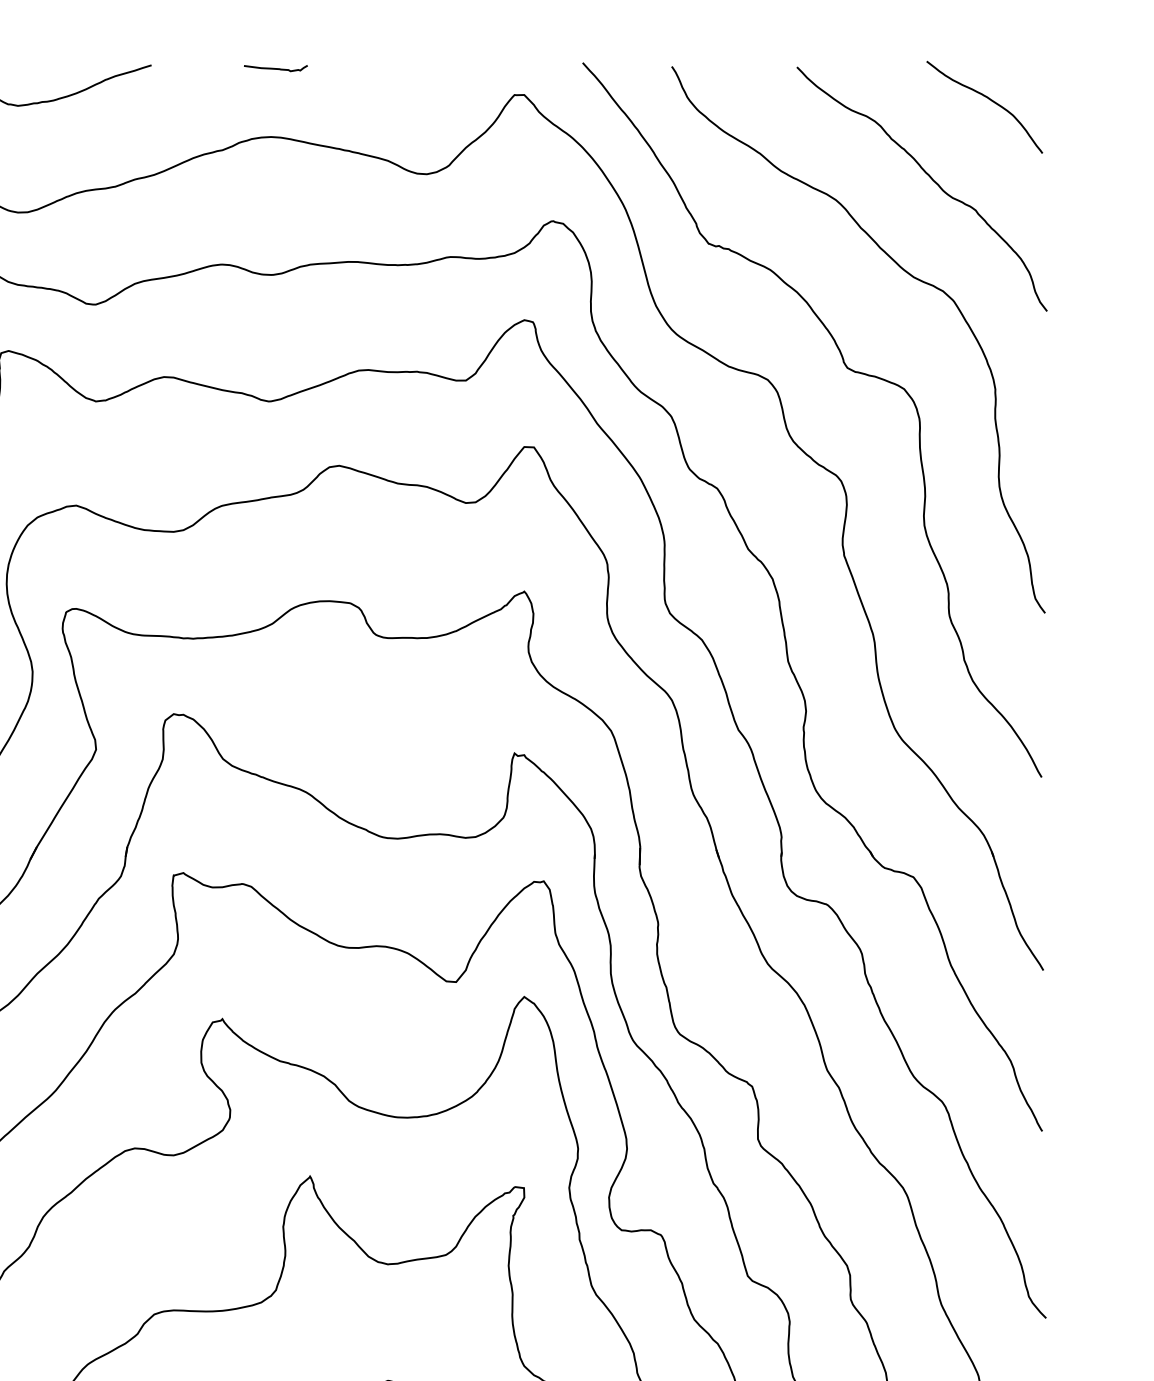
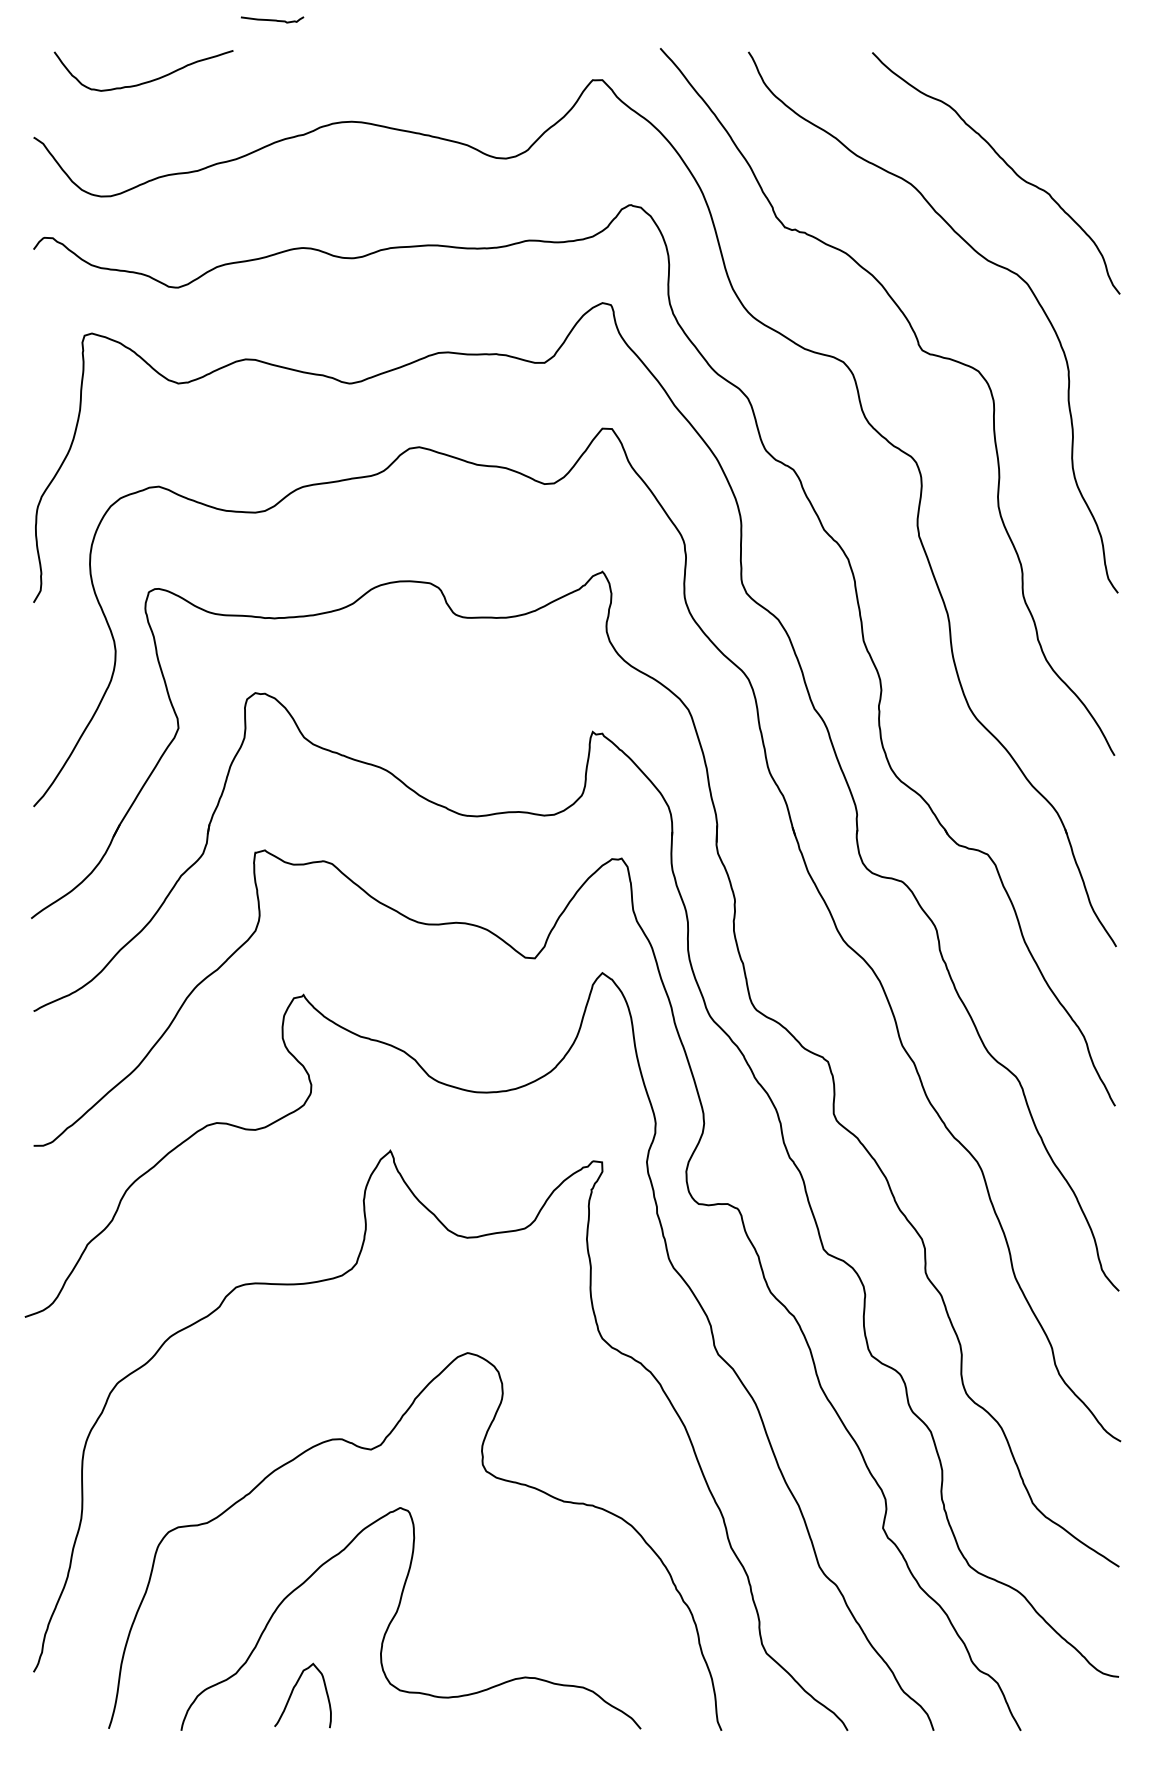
curve: (275, 68) -> (272, 19), moved
curve: (991, 101) -> (1064, 86), removed

